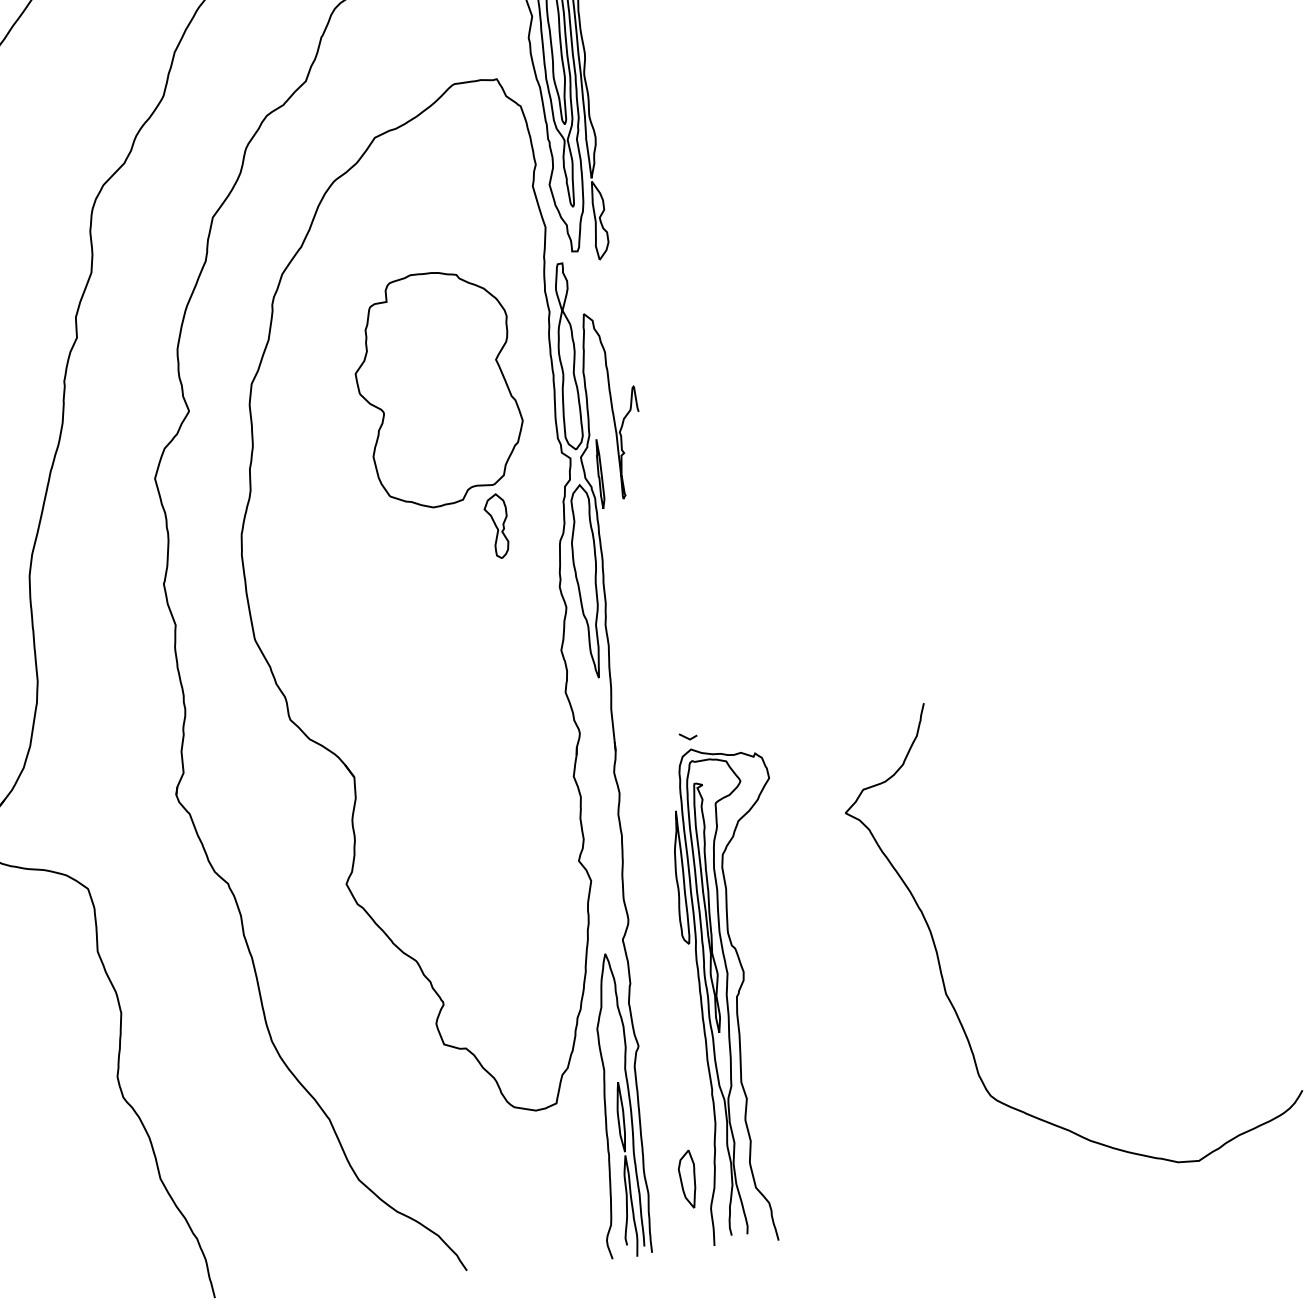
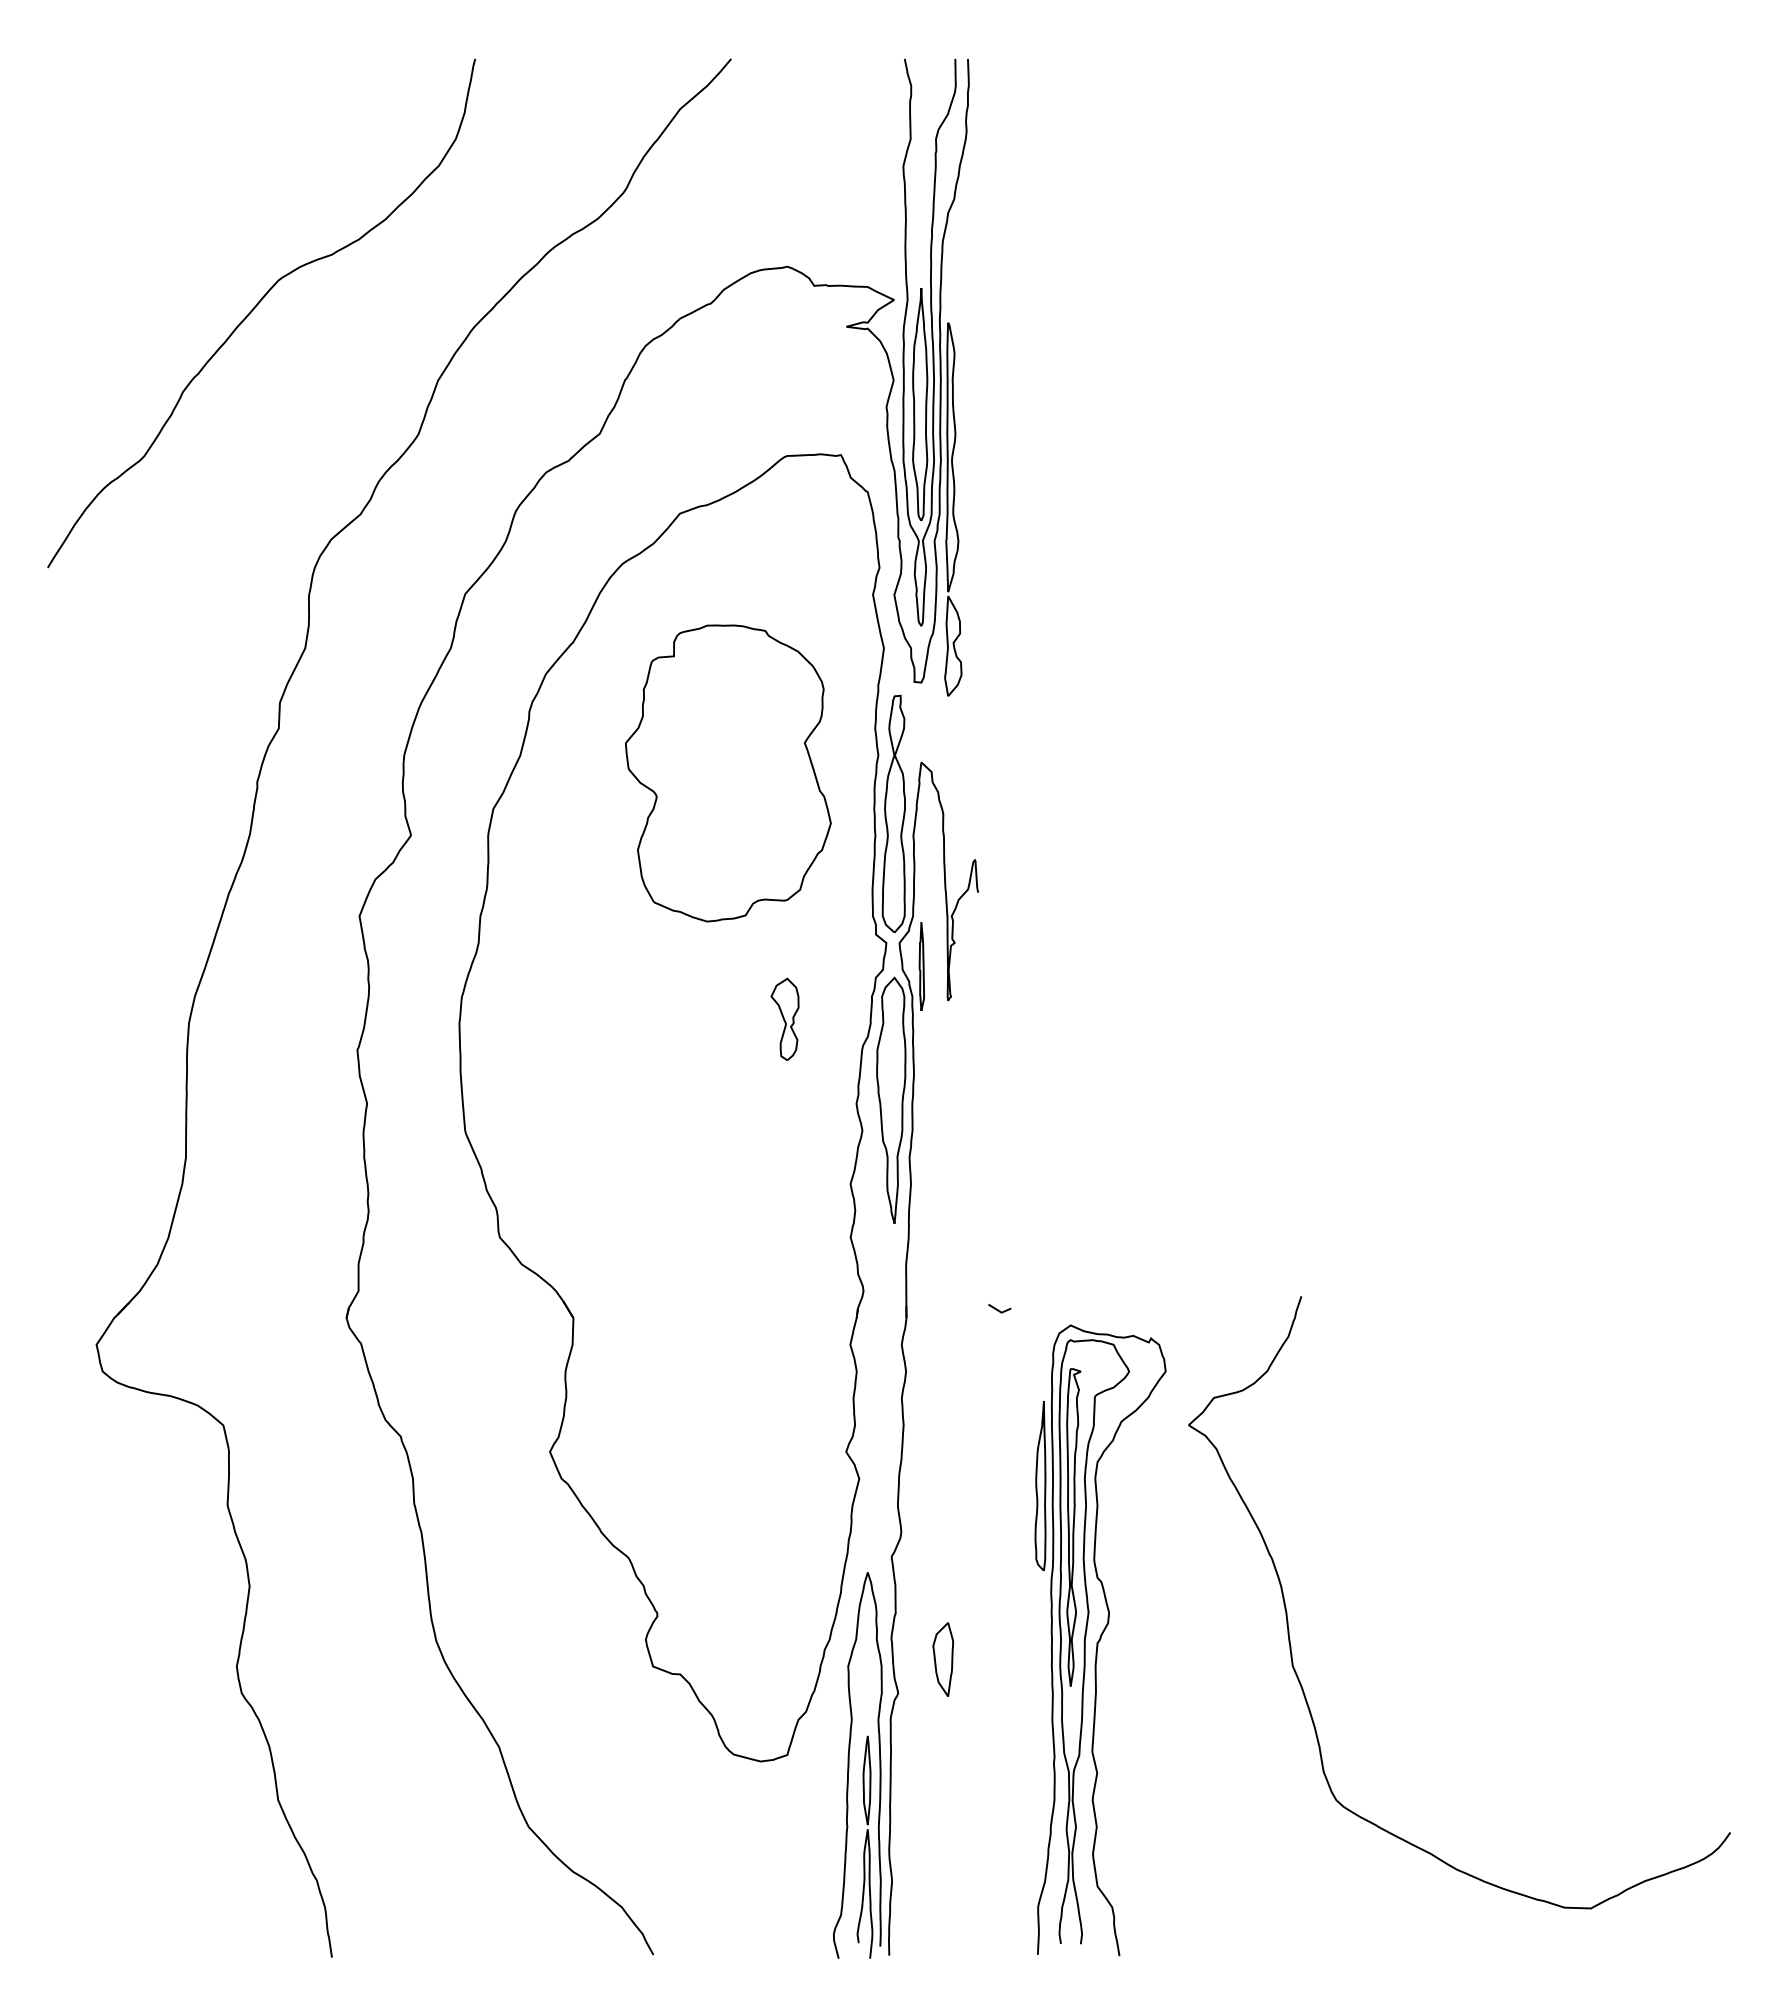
part: (438, 389) -> (728, 773), moved
part: (739, 994) -> (1100, 1640), moved
part: (687, 1179) -> (942, 1659), moved

